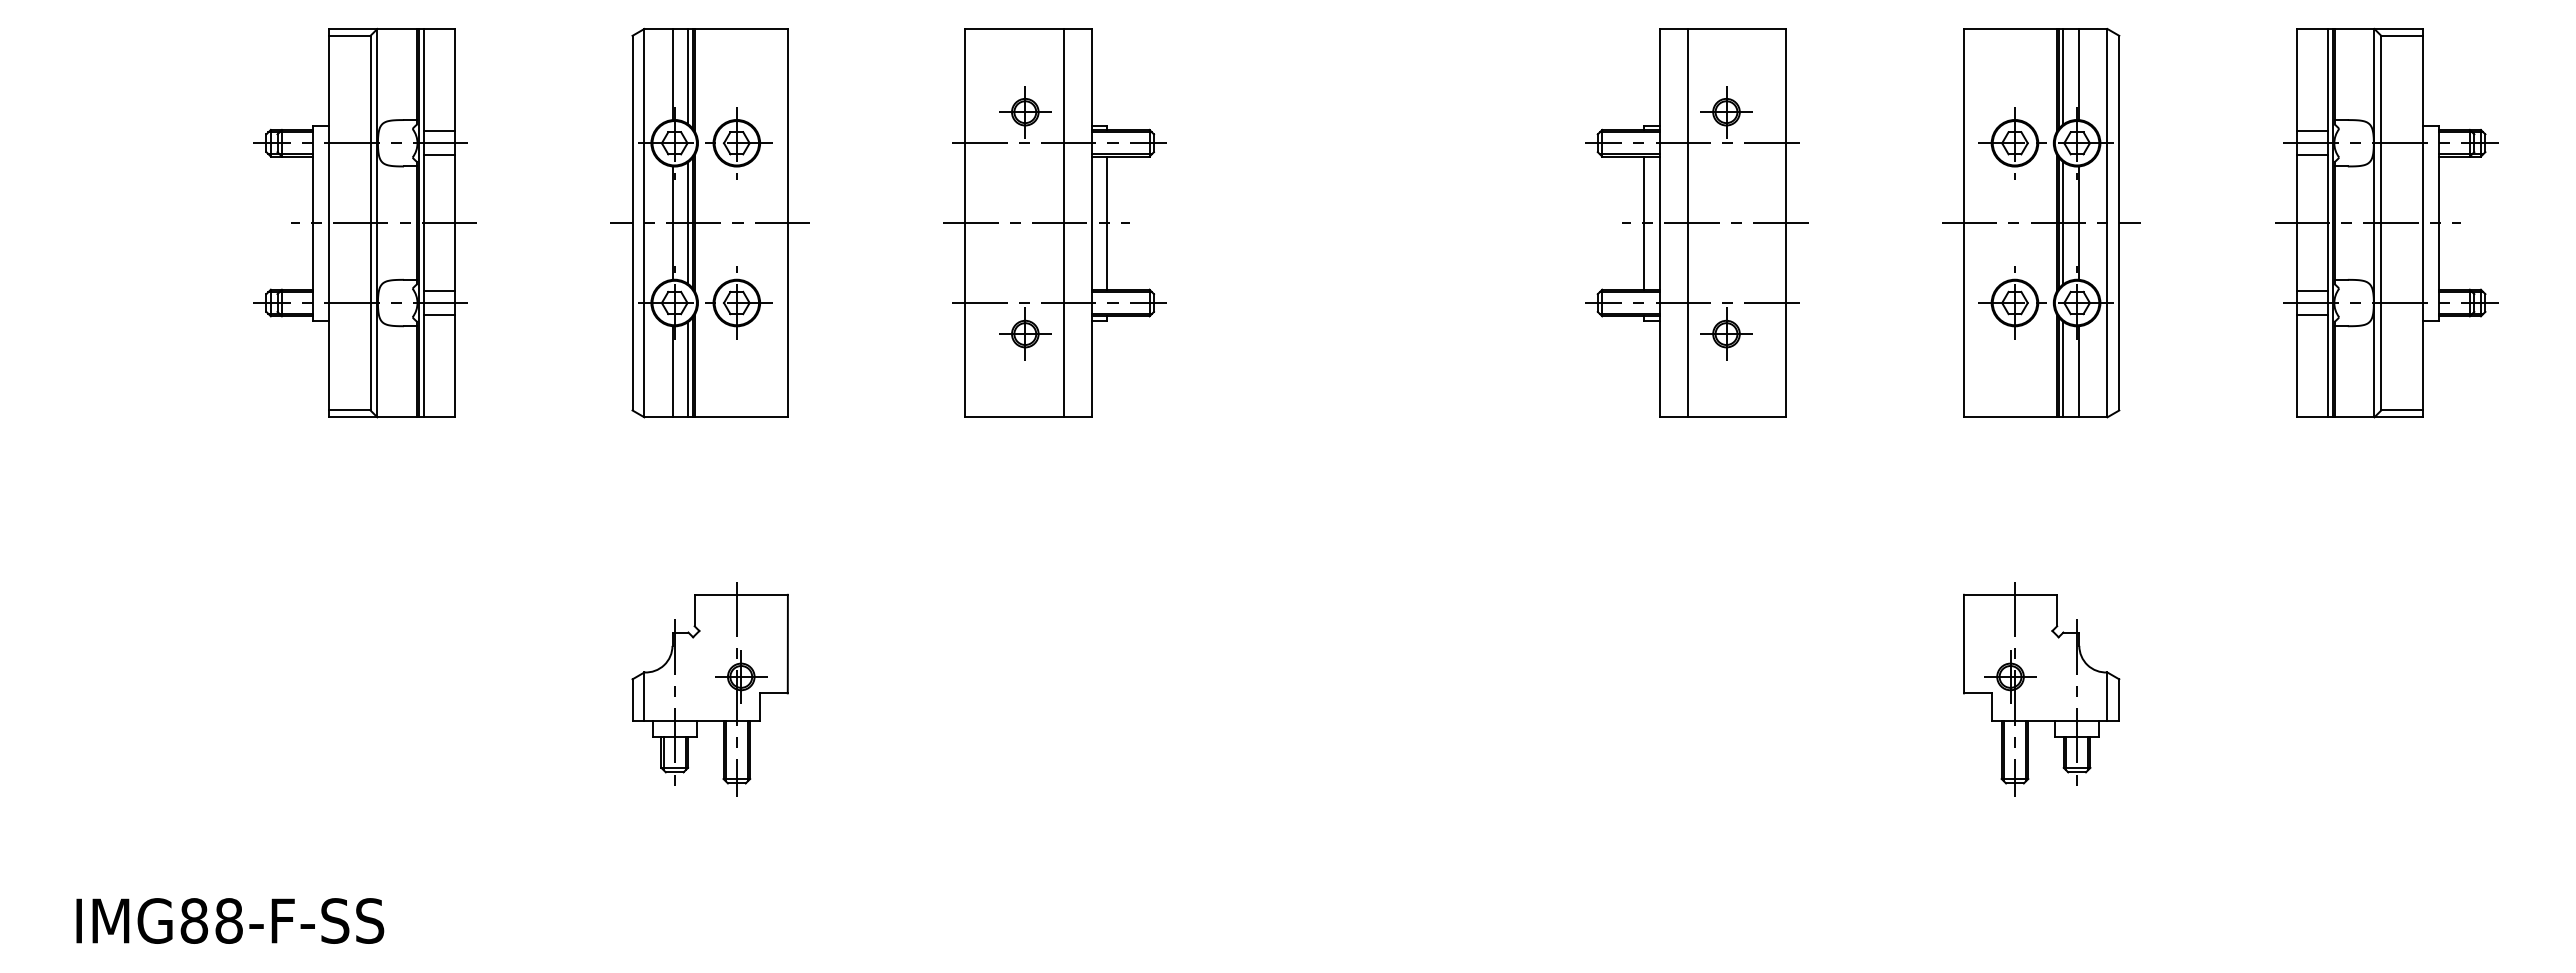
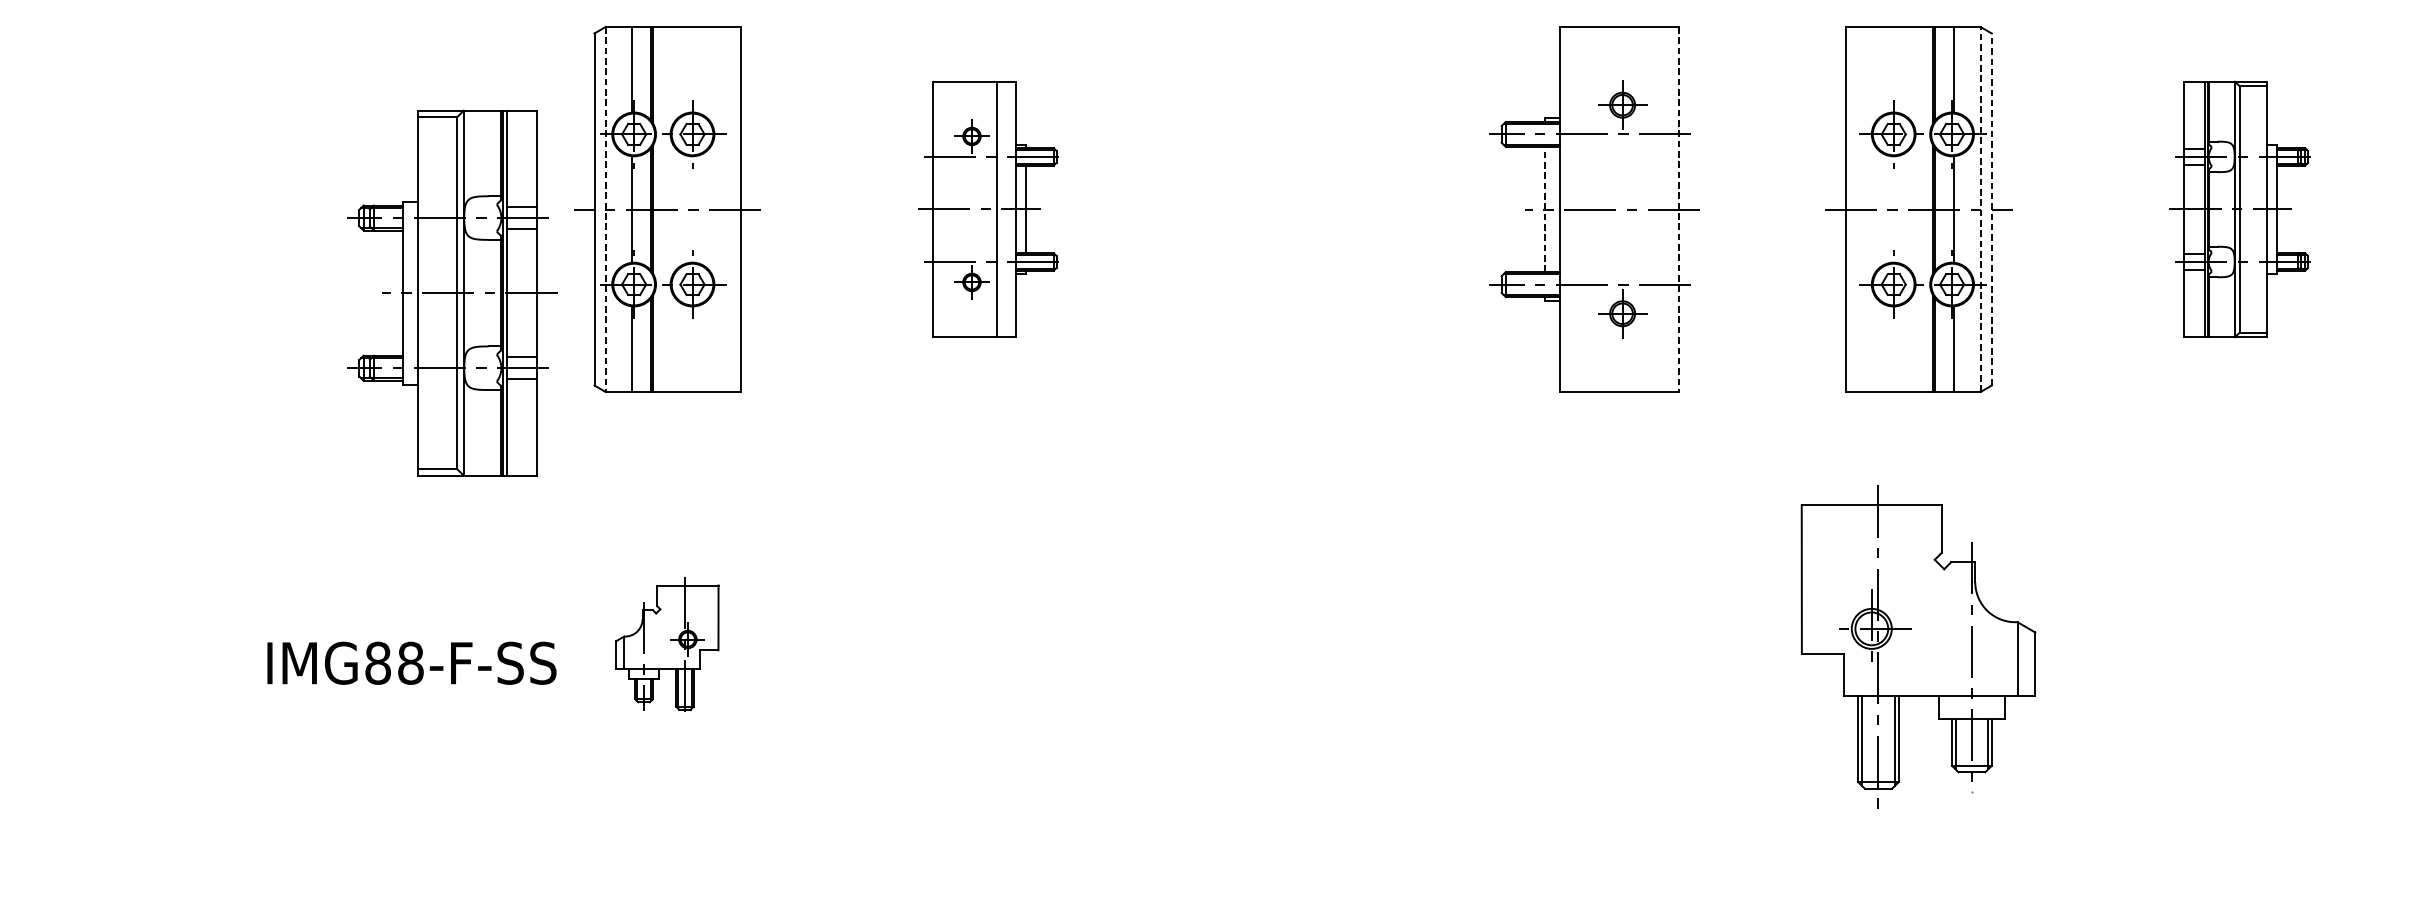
line: (688, 76) -> (647, 71), removed
line: (2063, 76) -> (1939, 71), removed
part: (364, 222) -> (451, 292), moved
part: (1054, 222) -> (991, 208), size x0.7
line: (1687, 222) -> (1585, 208), removed
line: (2107, 222) -> (1980, 208), solid -> dashed
line: (2119, 222) -> (1991, 208), solid -> dashed
part: (2386, 222) -> (2242, 208), size x0.7
line: (644, 223) -> (605, 209), solid -> dashed
line: (688, 223) -> (647, 209), removed
line: (1644, 223) -> (1545, 209), solid -> dashed
line: (1786, 223) -> (1678, 209), solid -> dashed
line: (2063, 223) -> (1939, 209), removed
line: (688, 369) -> (647, 347), removed
line: (2063, 369) -> (1939, 347), removed
part: (709, 689) -> (666, 647), size x0.7
part: (2041, 689) -> (1918, 647), size x1.6
text: (230, 920) -> (412, 662), moved

